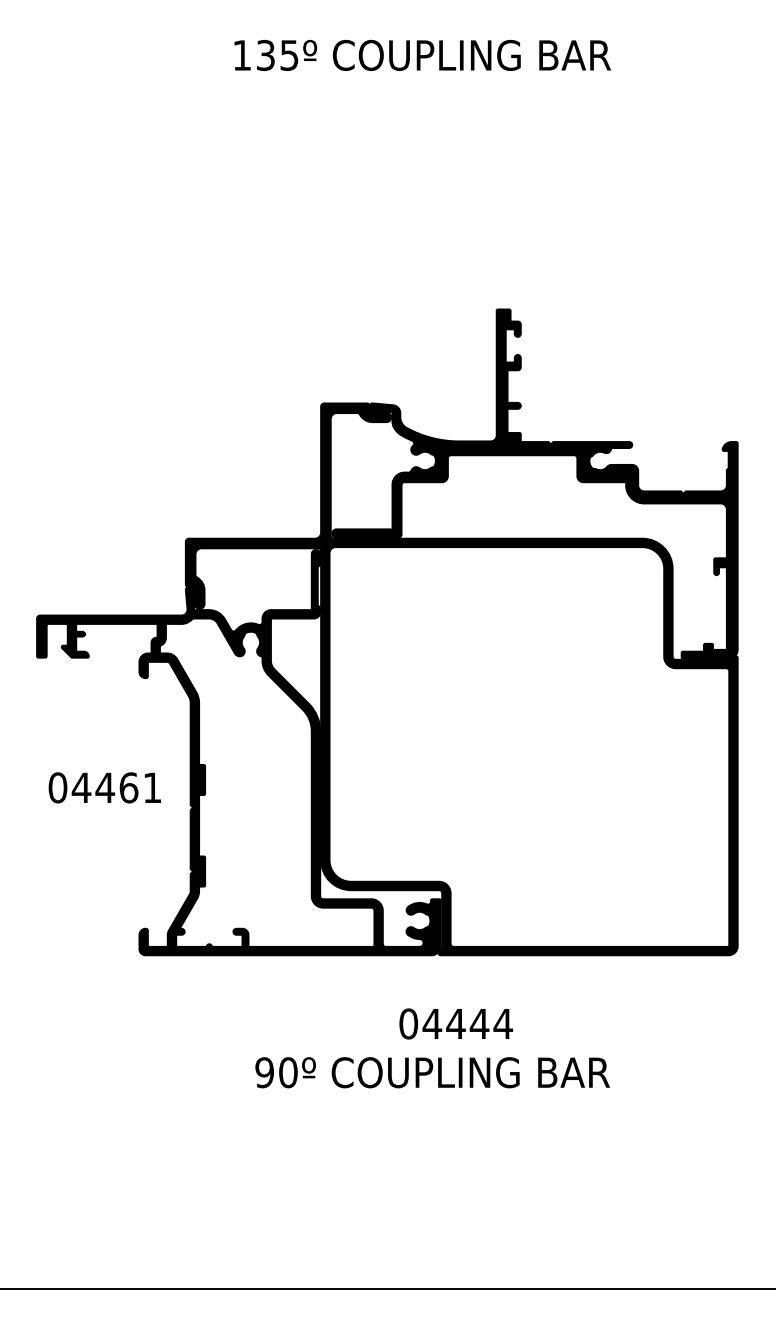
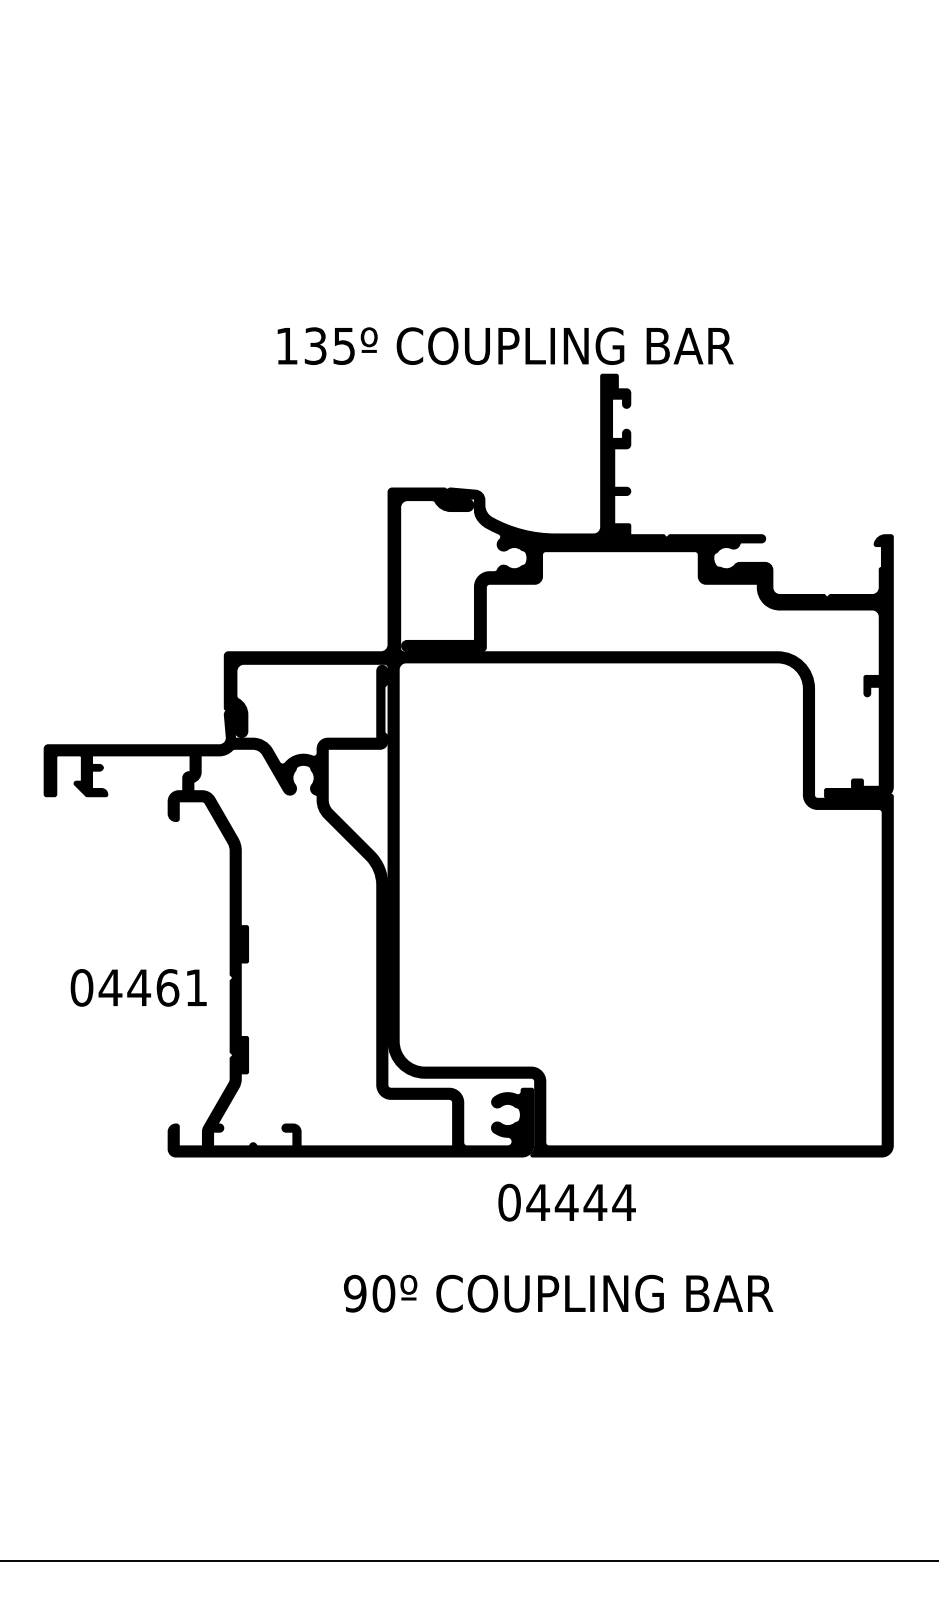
text: (422, 54) -> (505, 345), moved
text: (104, 787) -> (138, 987), moved
text: (455, 1023) -> (566, 1202), moved
text: (432, 1072) -> (558, 1293), moved

